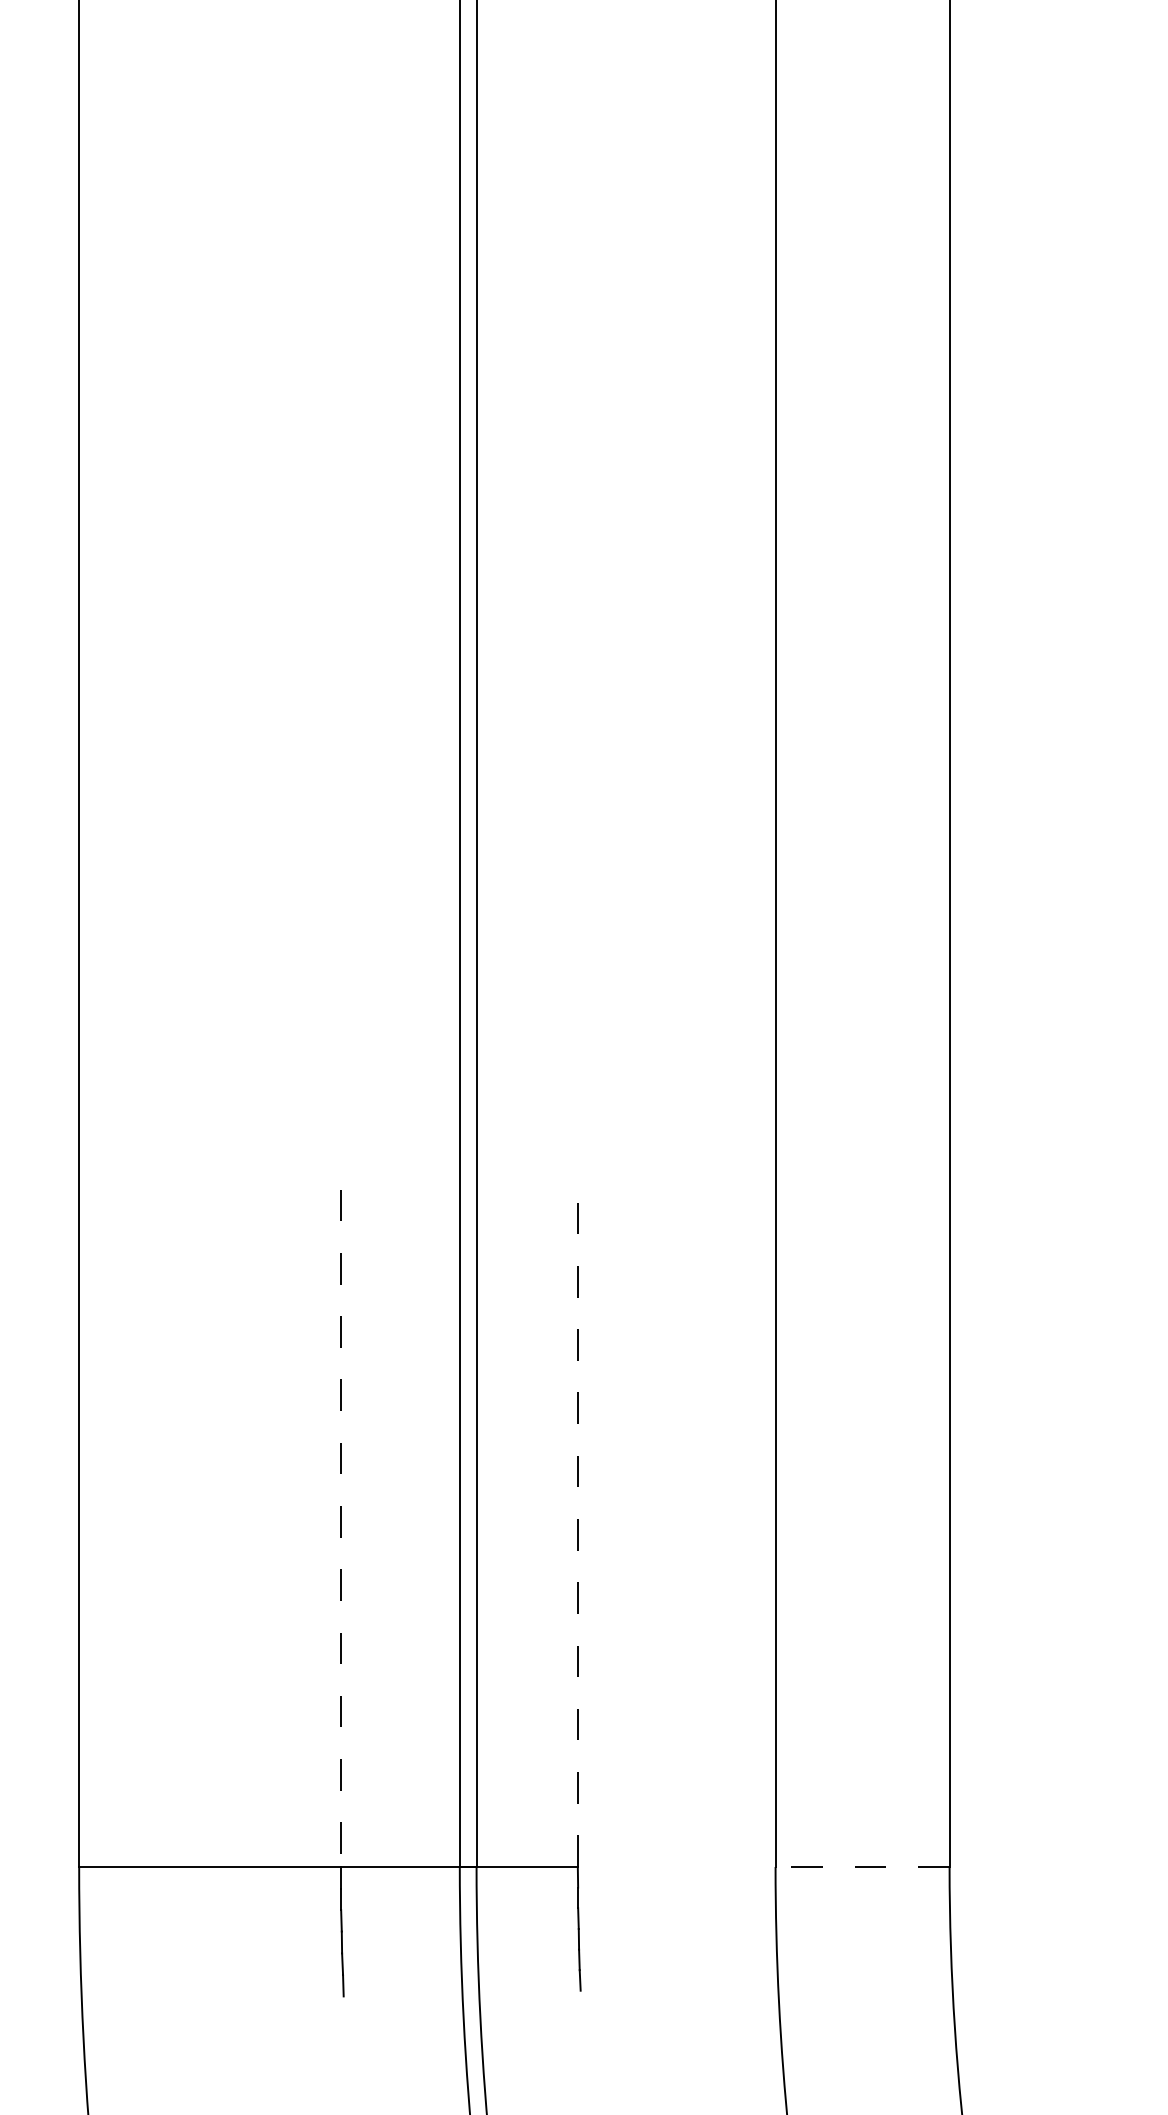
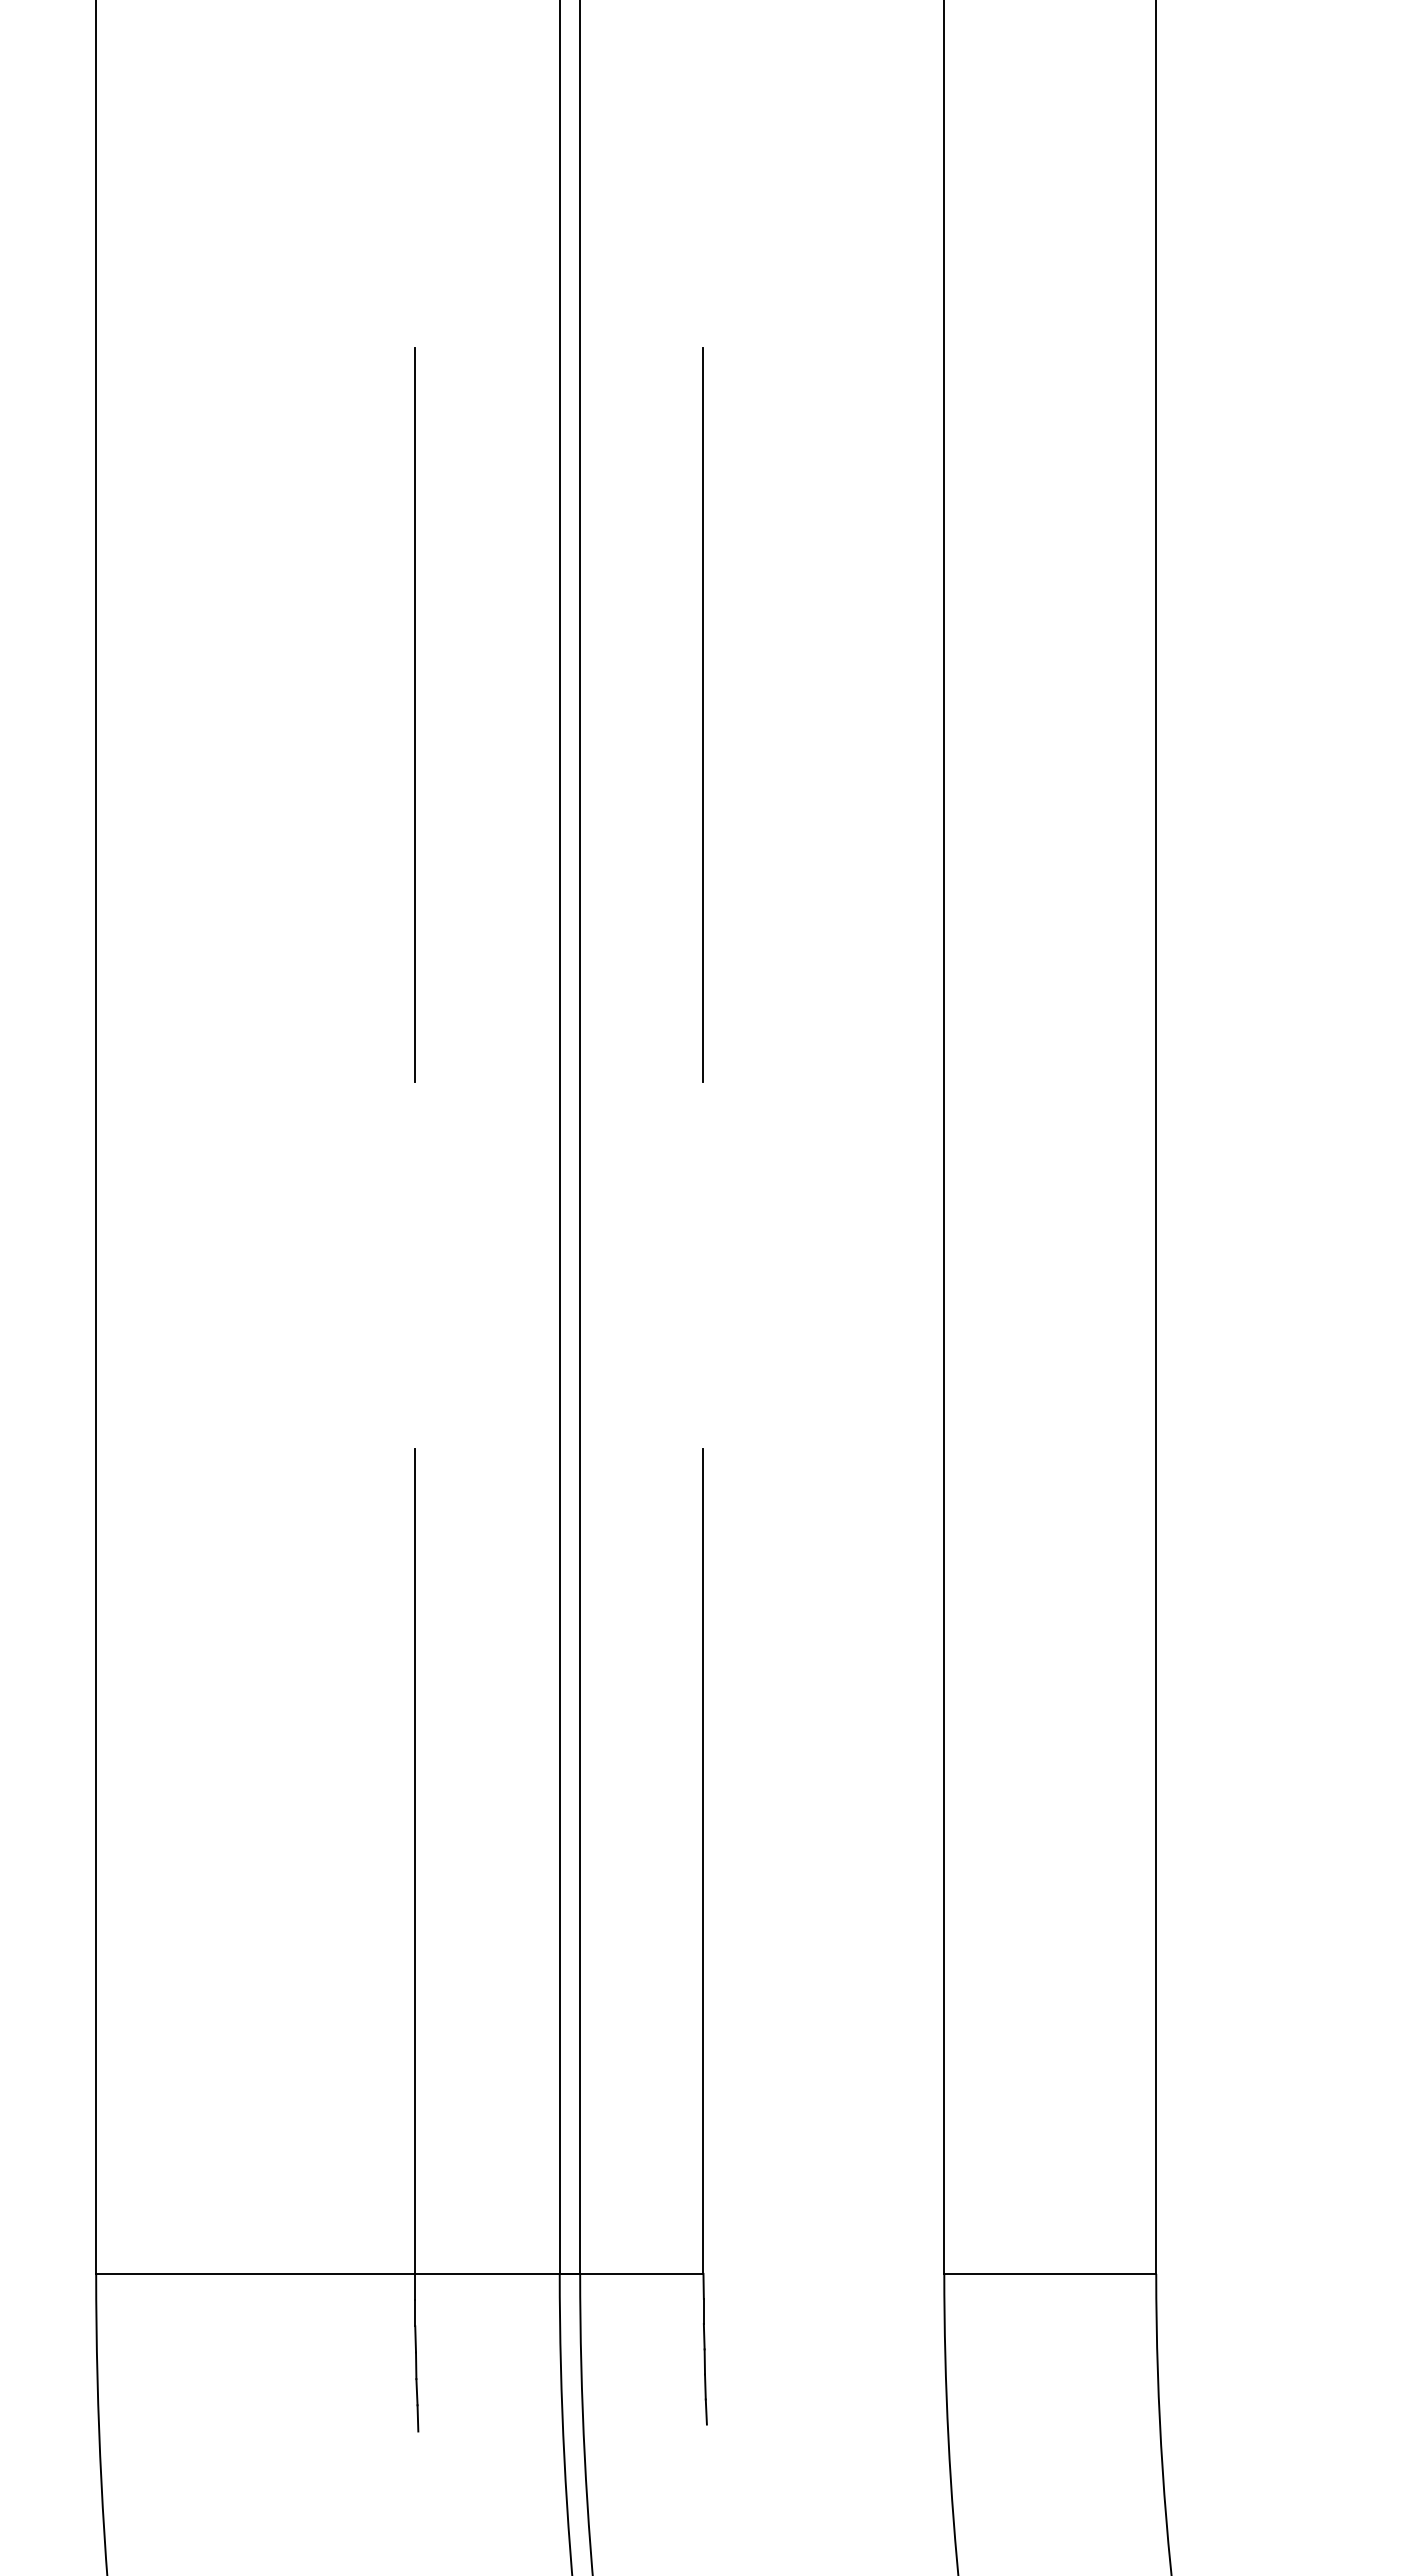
line: (341, 586) -> (415, 714), added
line: (577, 586) -> (702, 714), added
line: (577, 1527) -> (703, 1860), dashed -> solid
line: (341, 1528) -> (415, 1861), dashed -> solid
line: (862, 1866) -> (1050, 2273), dashed -> solid

